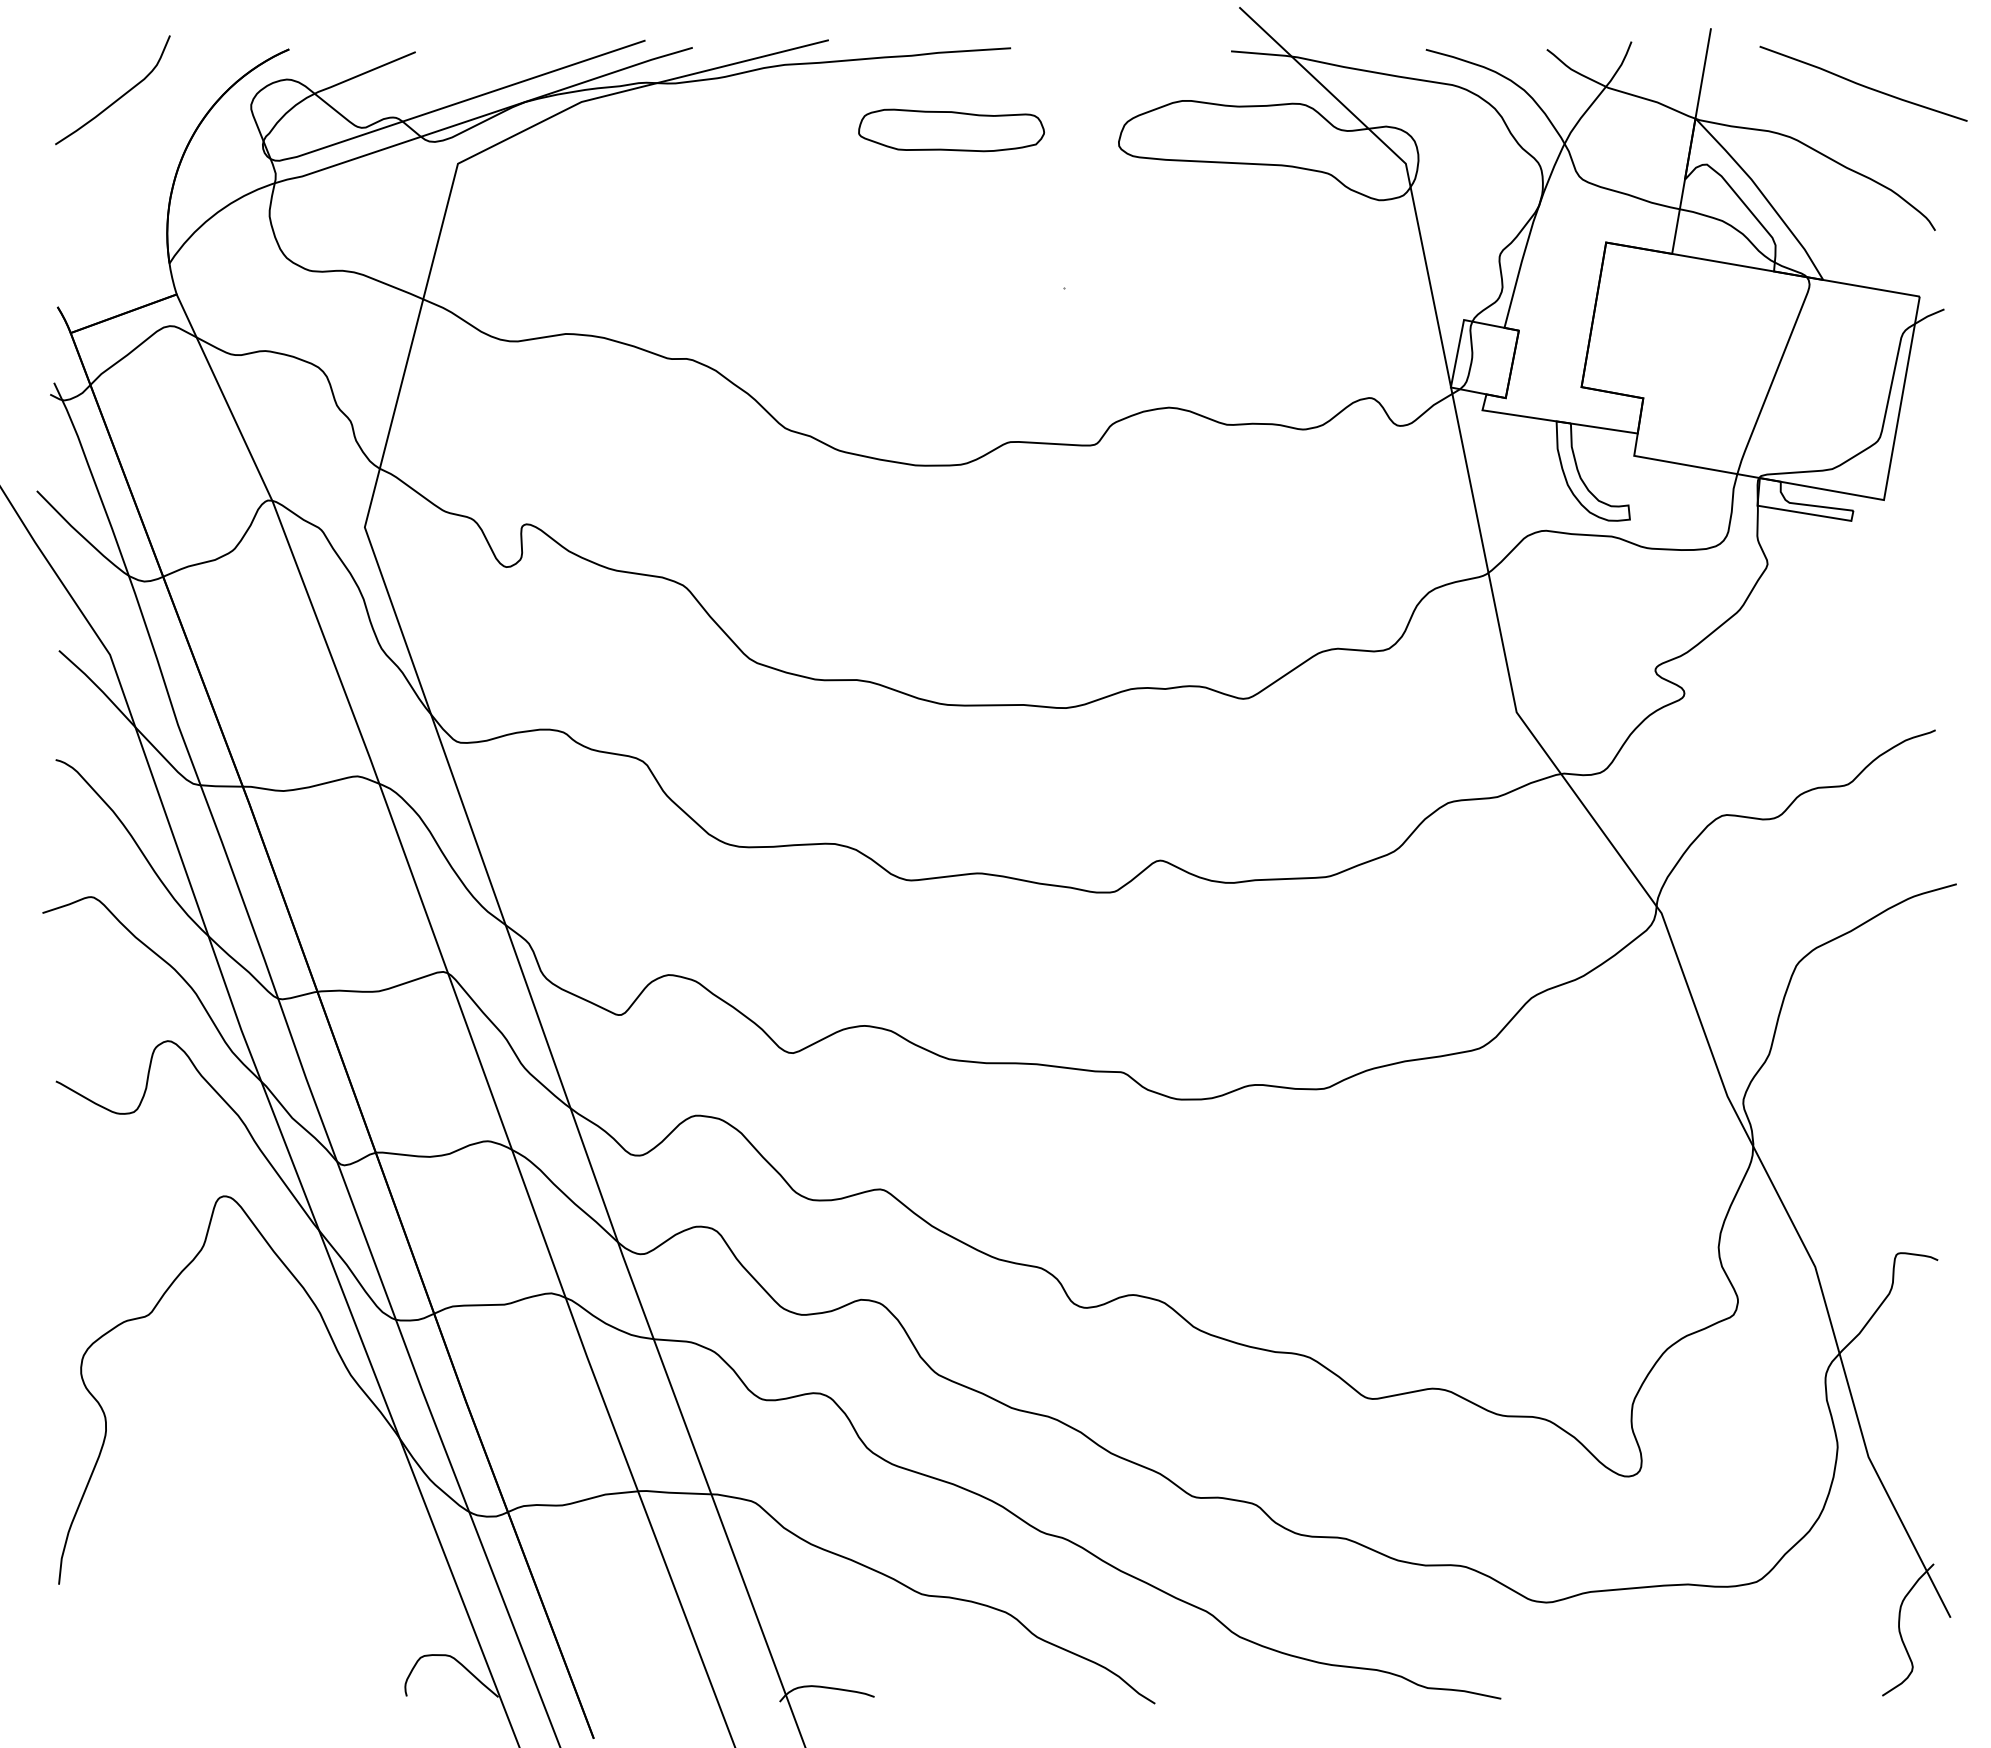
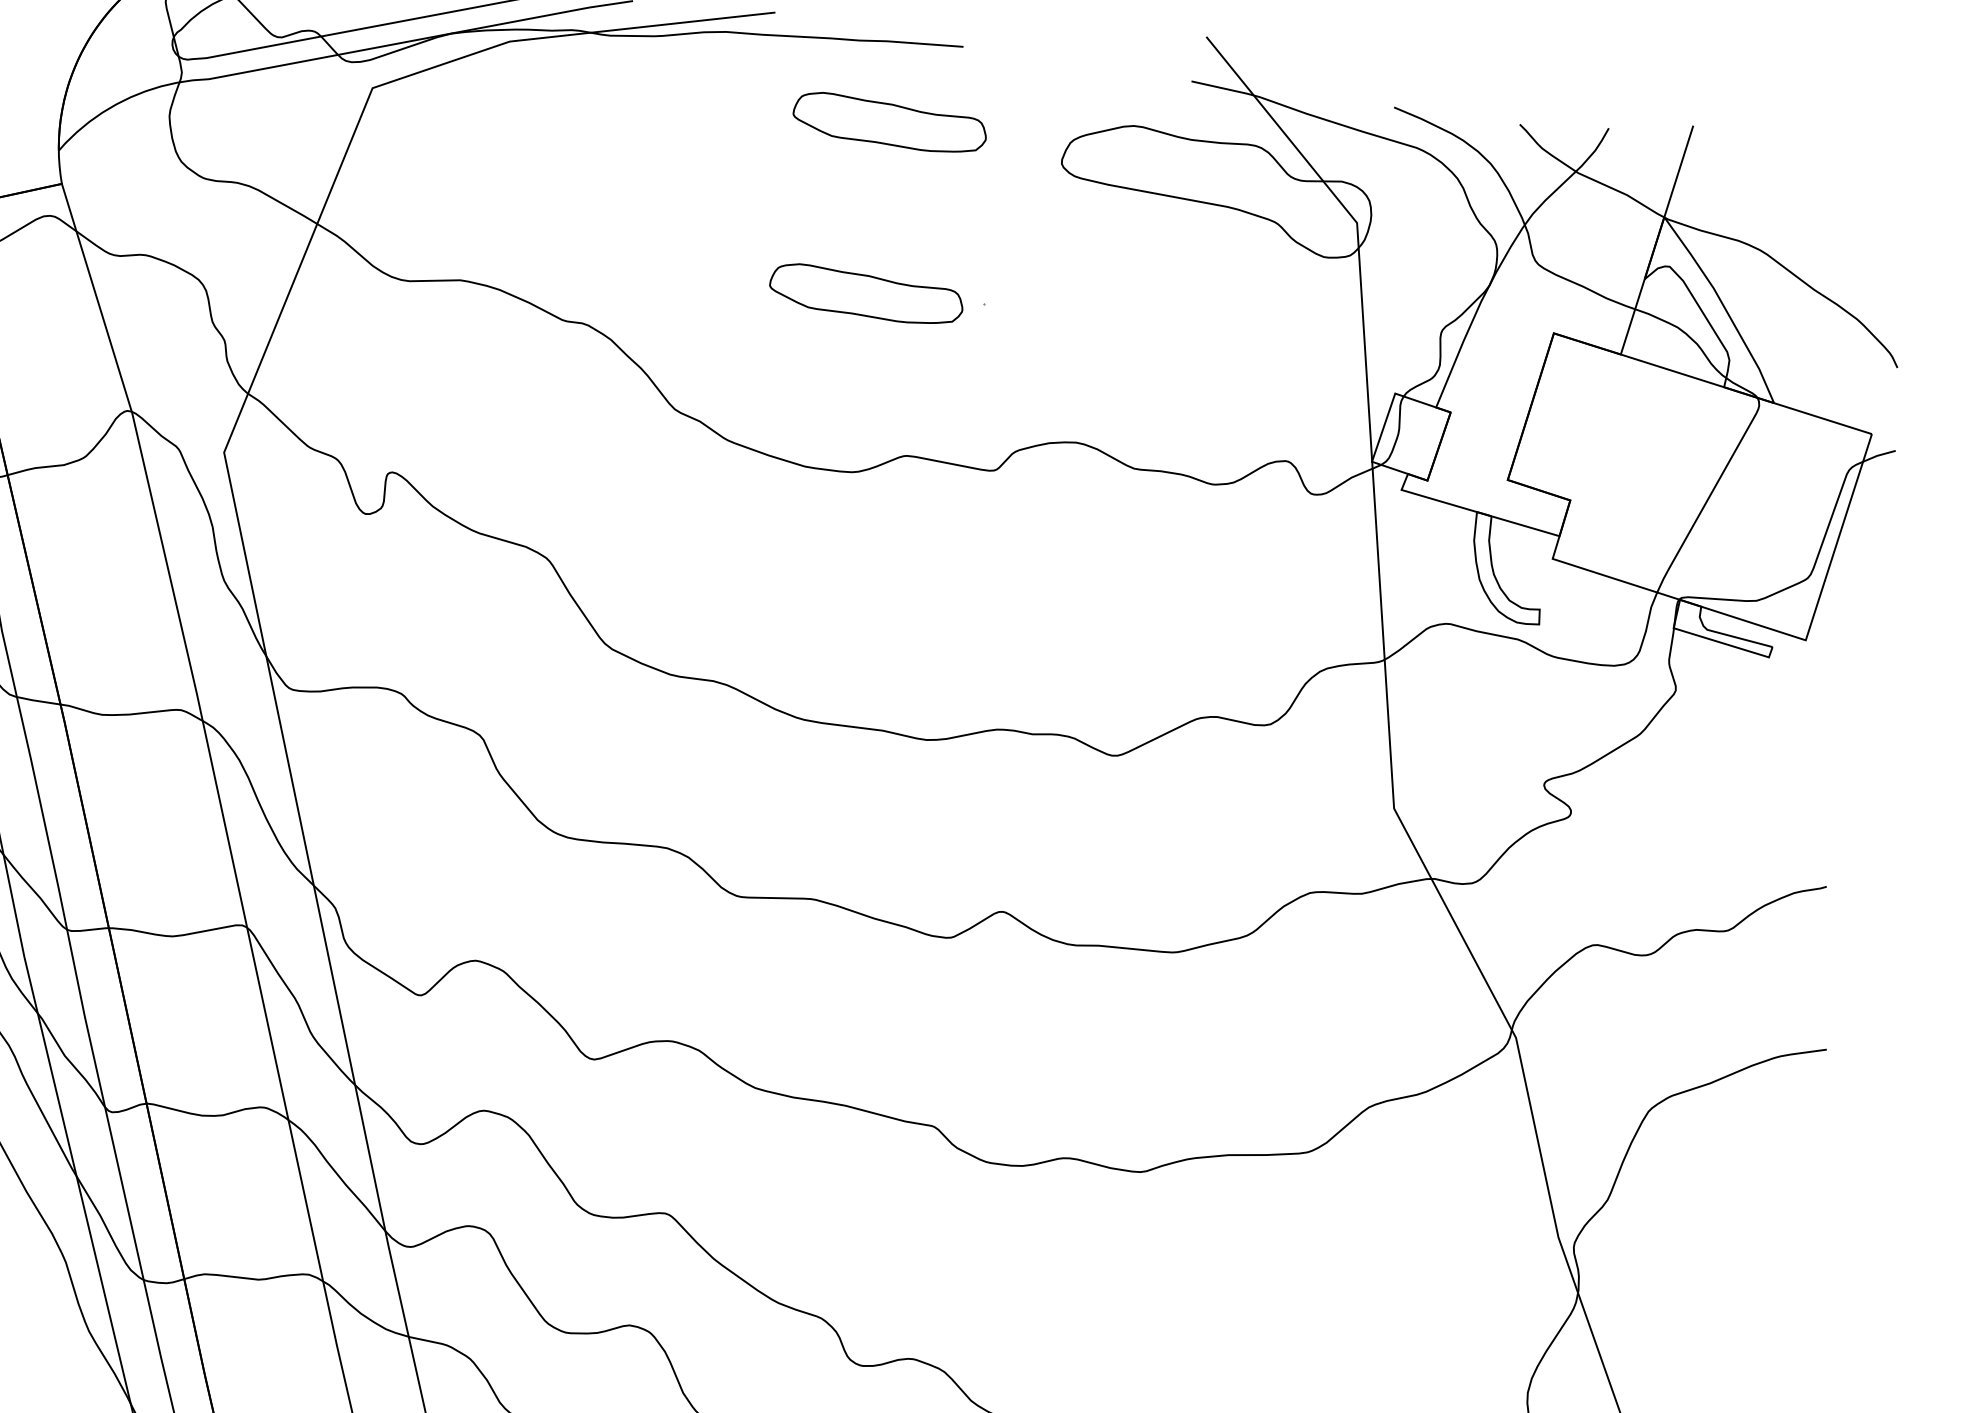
curve: (1862, 84) -> (1842, 205), removed
part: (951, 295) -> (866, 295), added

